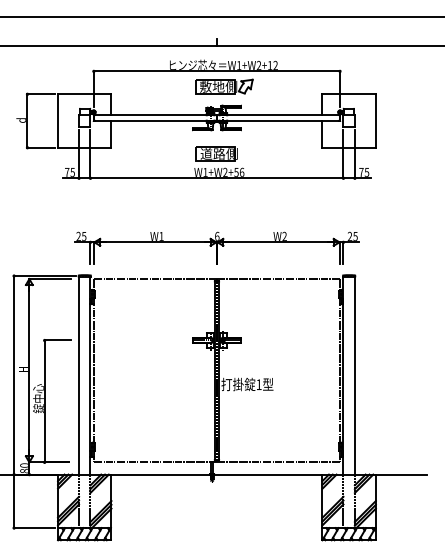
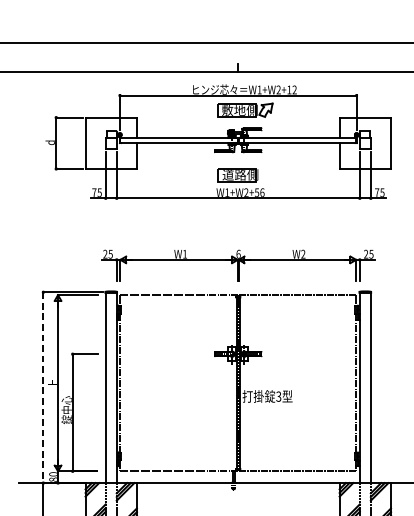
line: (14, 375) -> (43, 387), solid -> dashed
text: (258, 384) -> (278, 396), 1 -> 3

